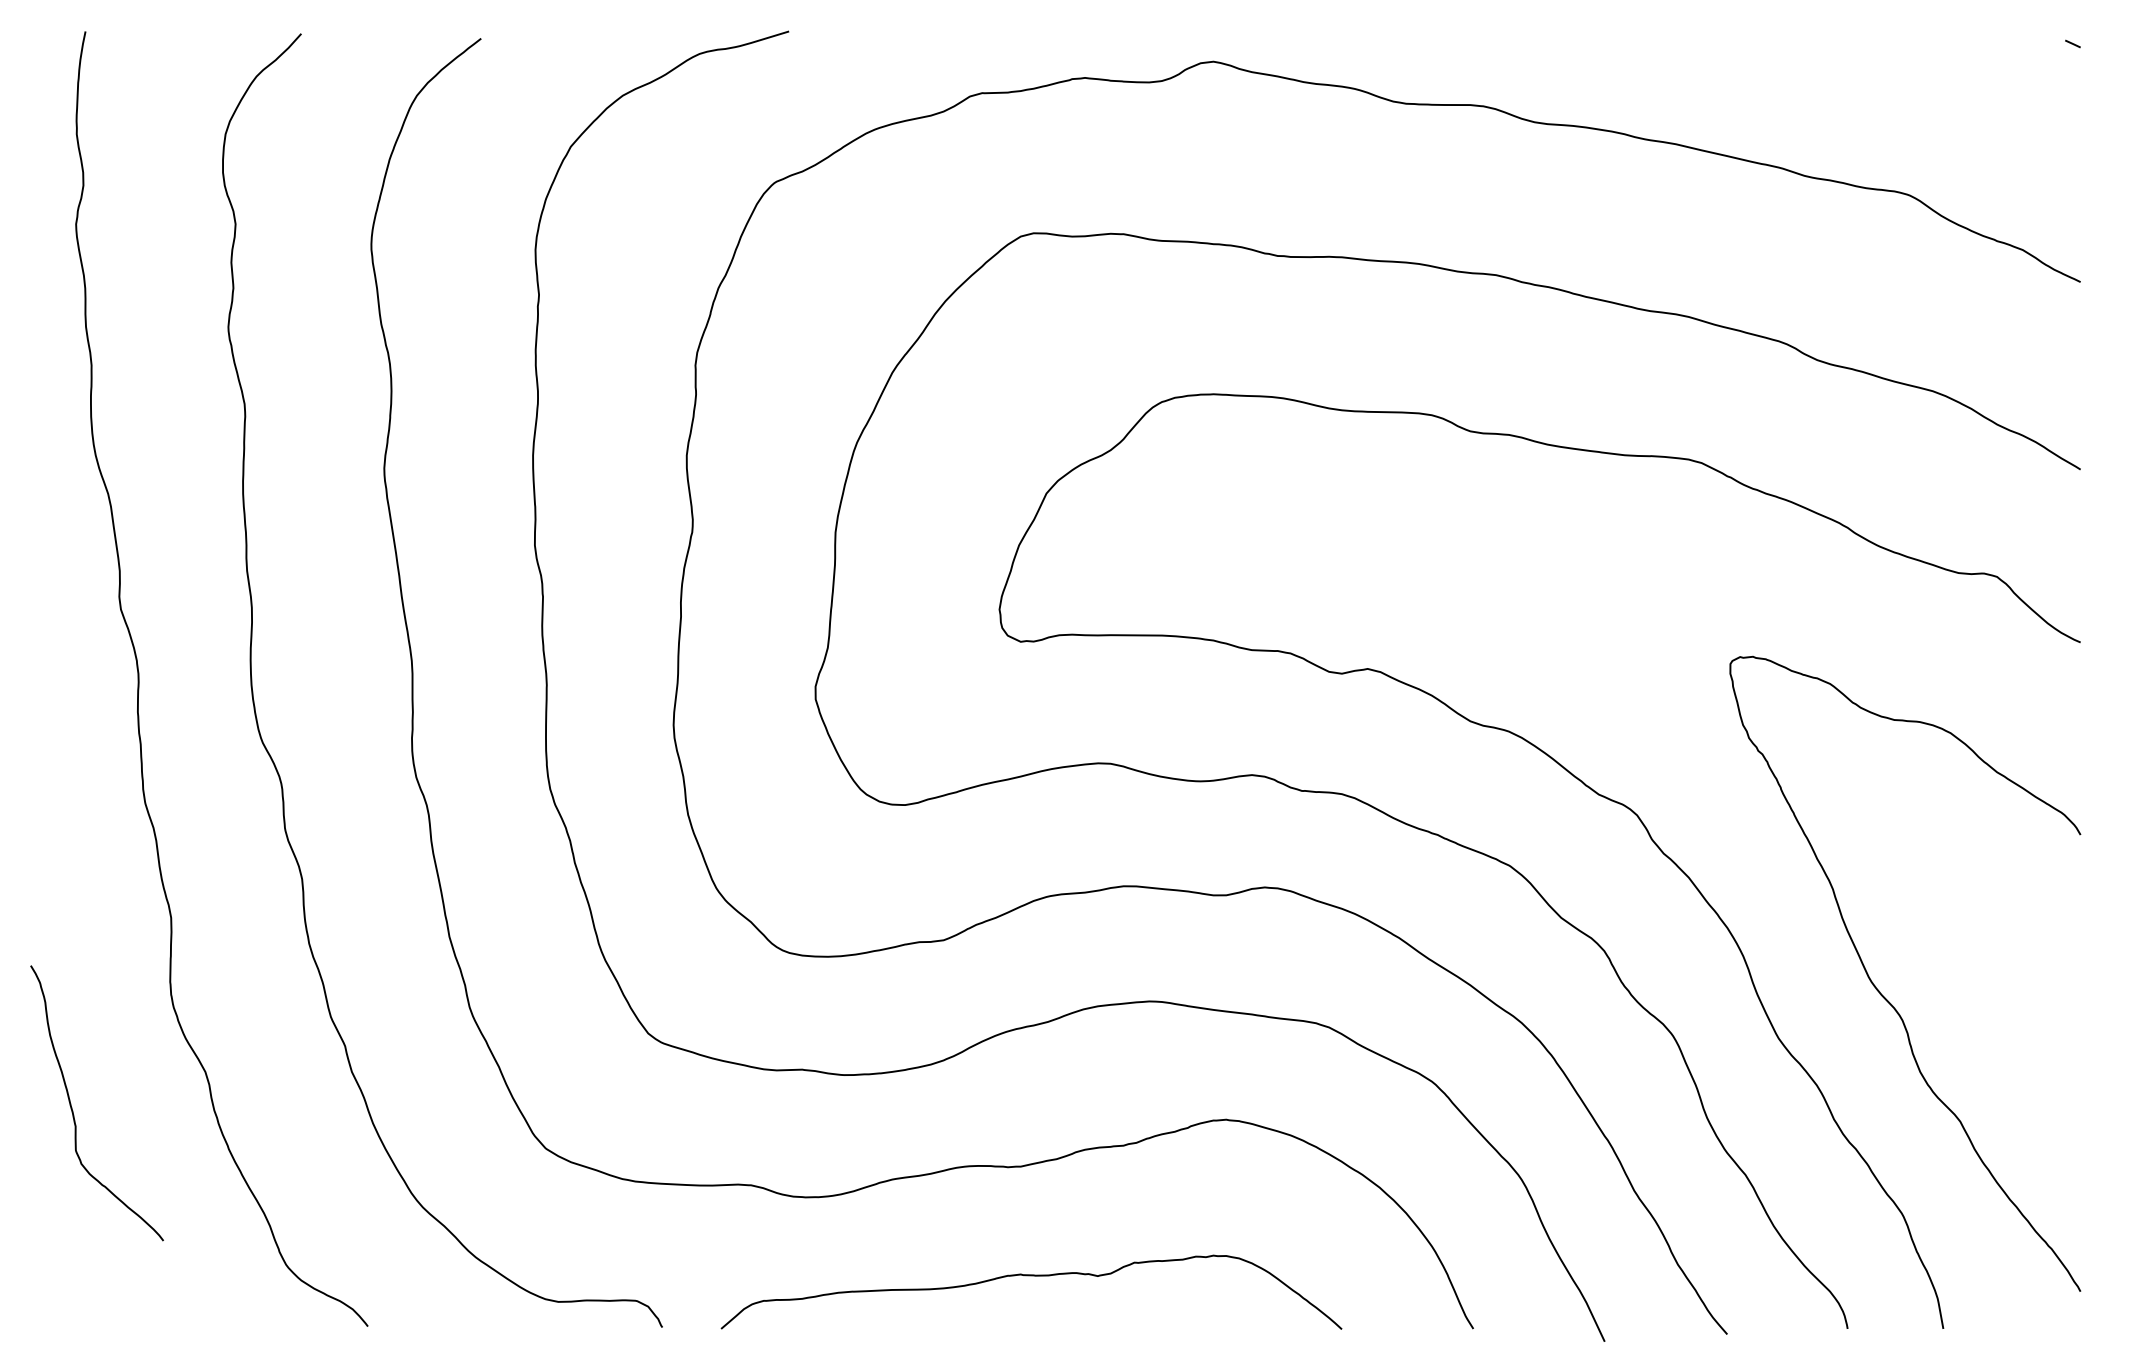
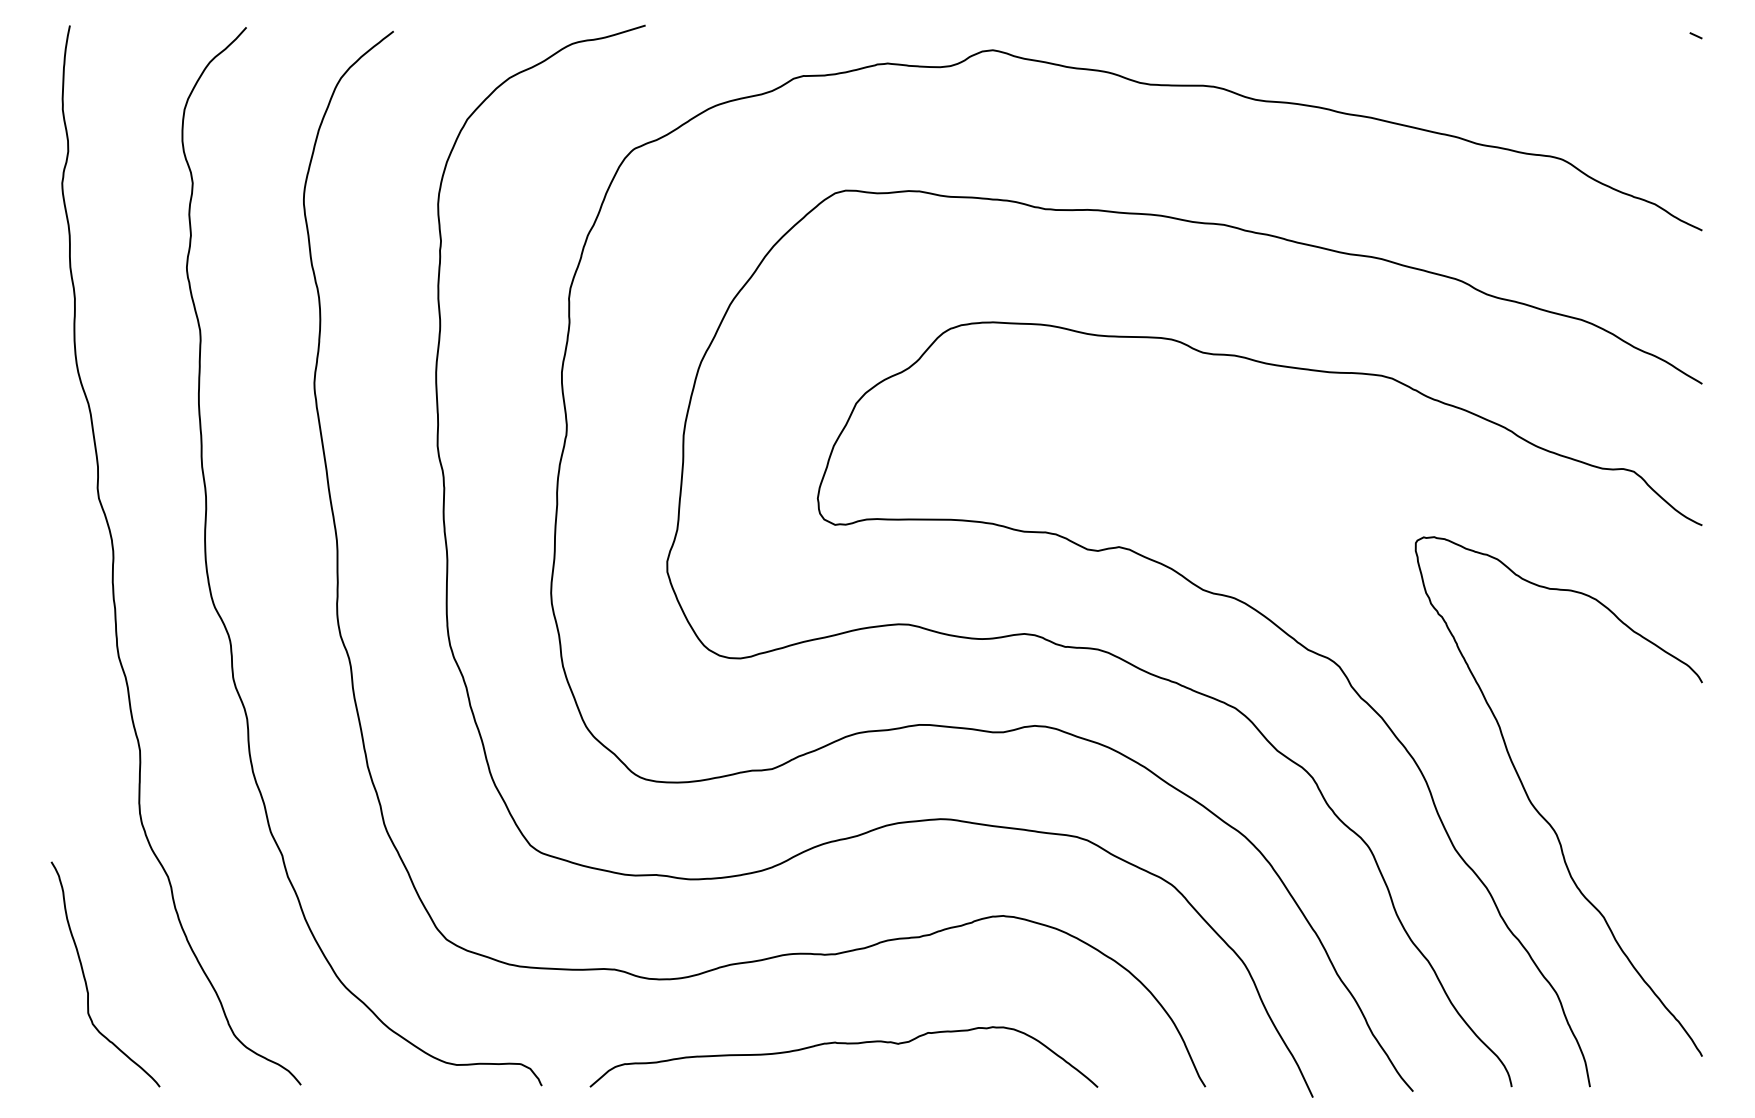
curve: (73, 1110) -> (86, 980), moved

